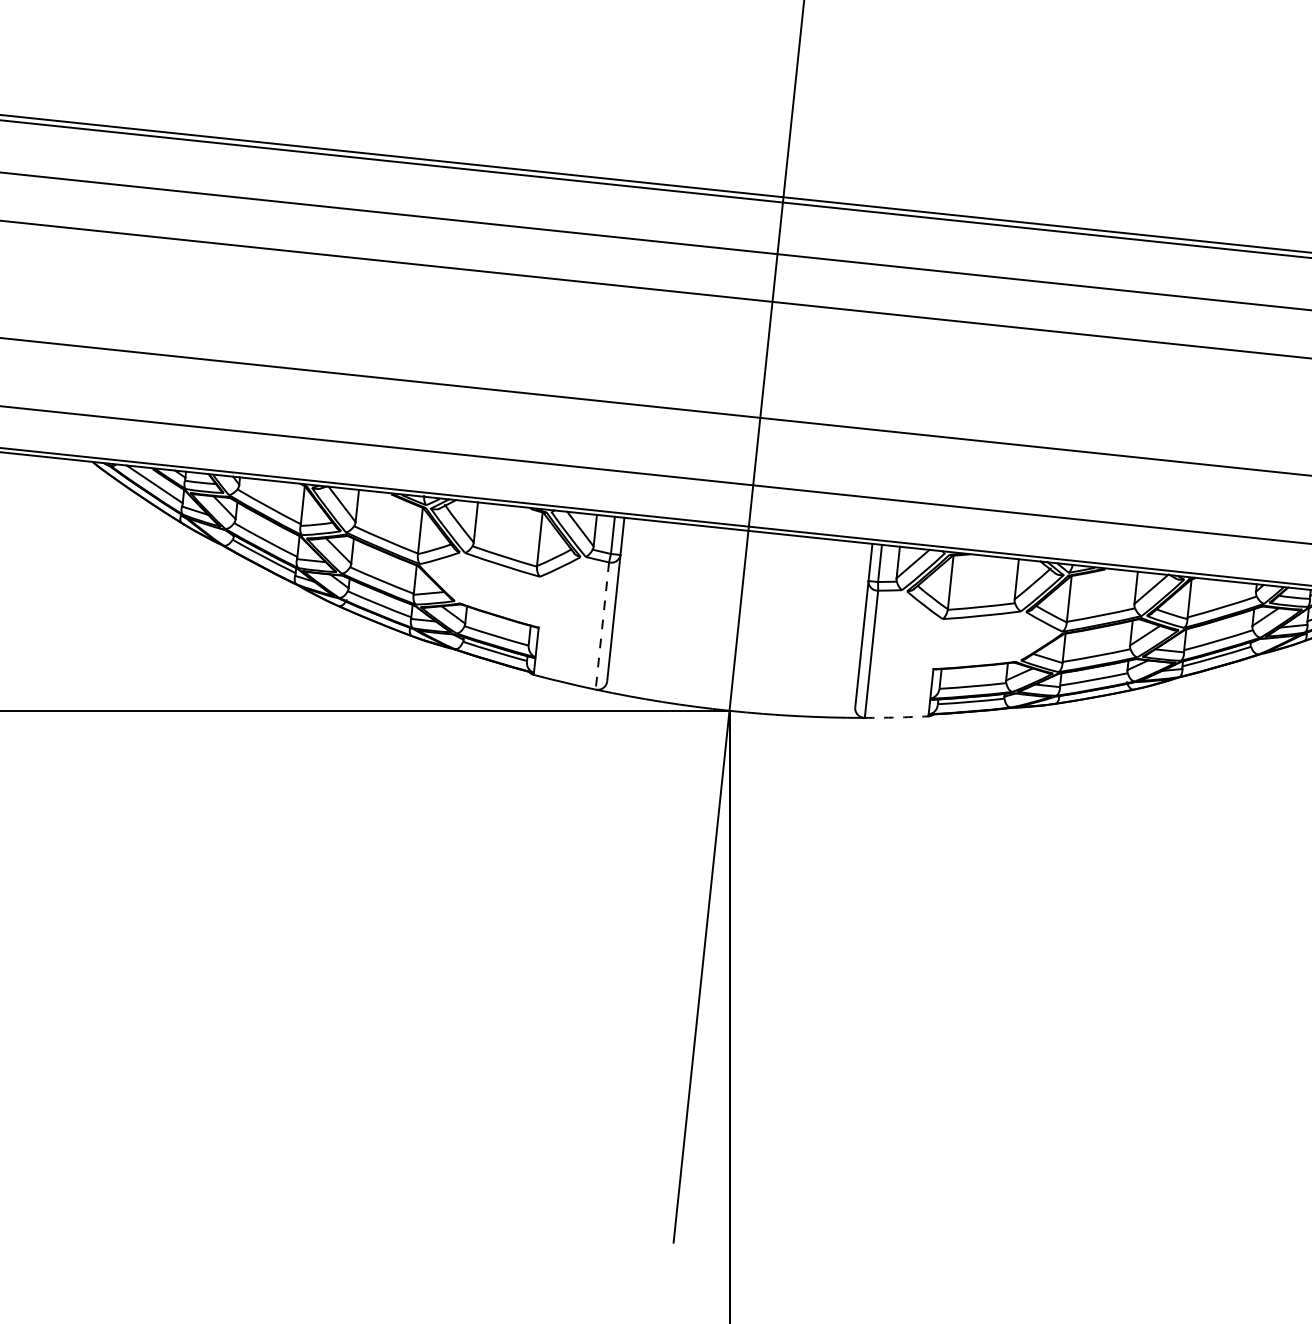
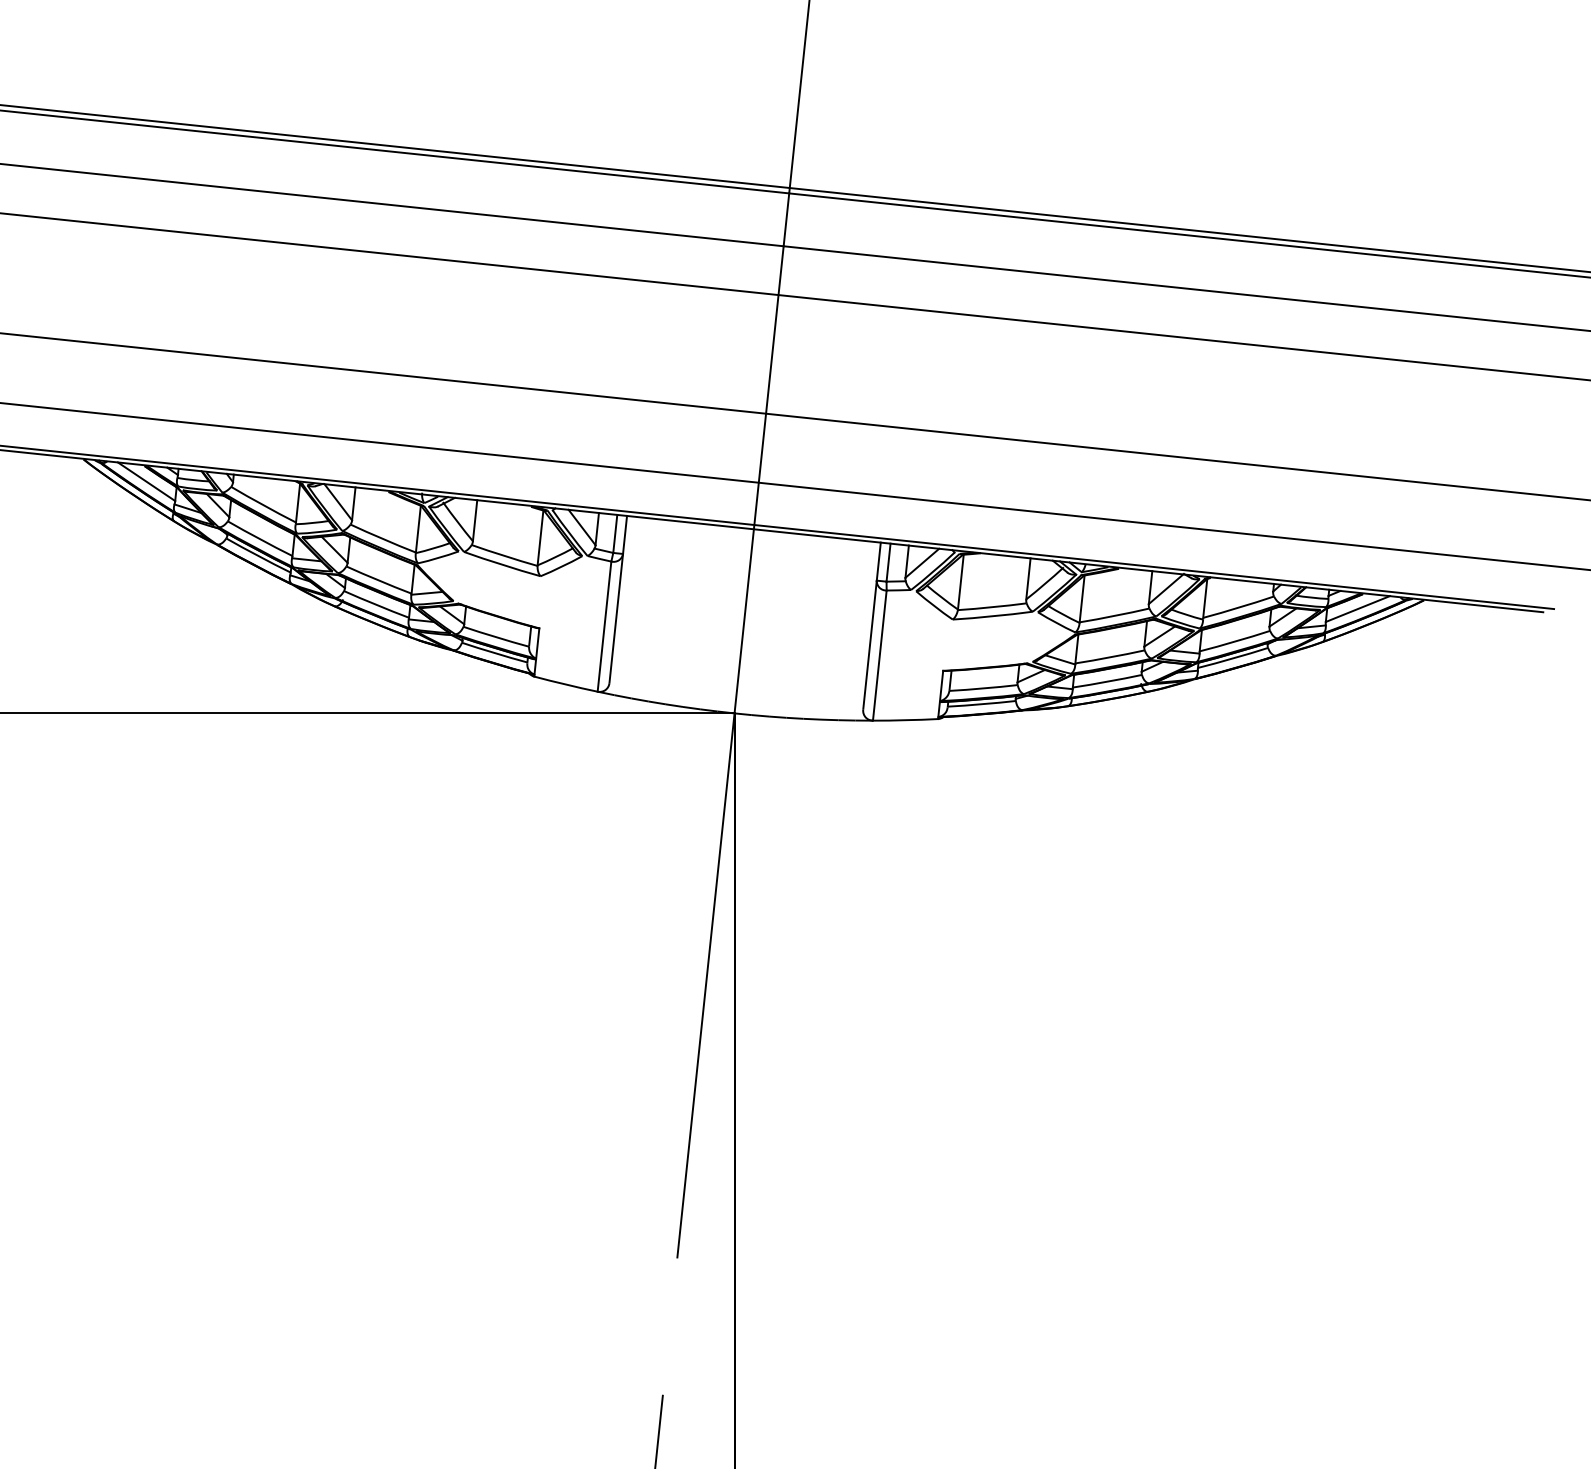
line: (602, 626) -> (604, 627), dashed -> solid
arc: (896, 717) -> (905, 720), dashed -> solid

